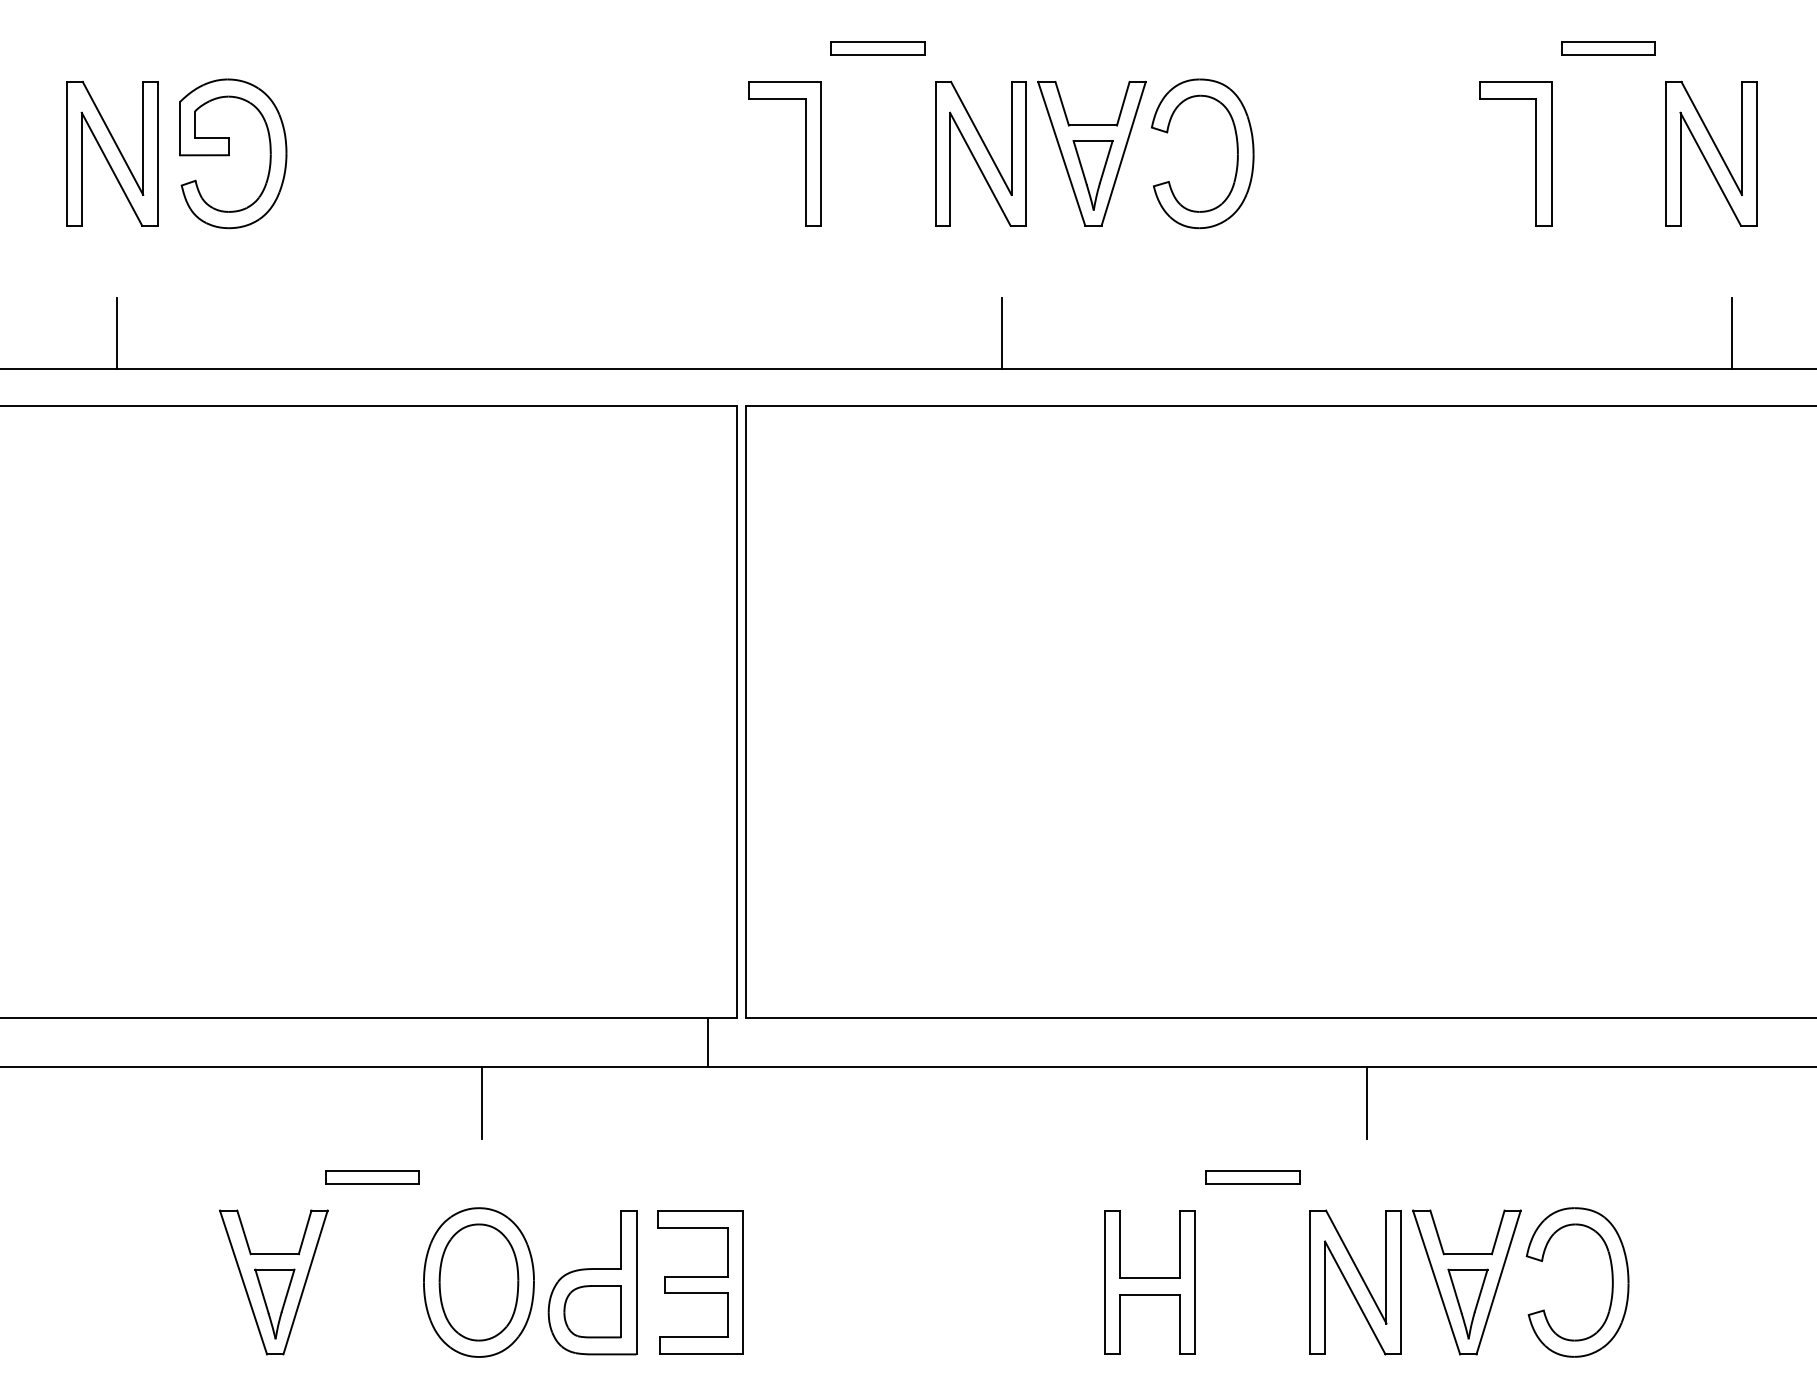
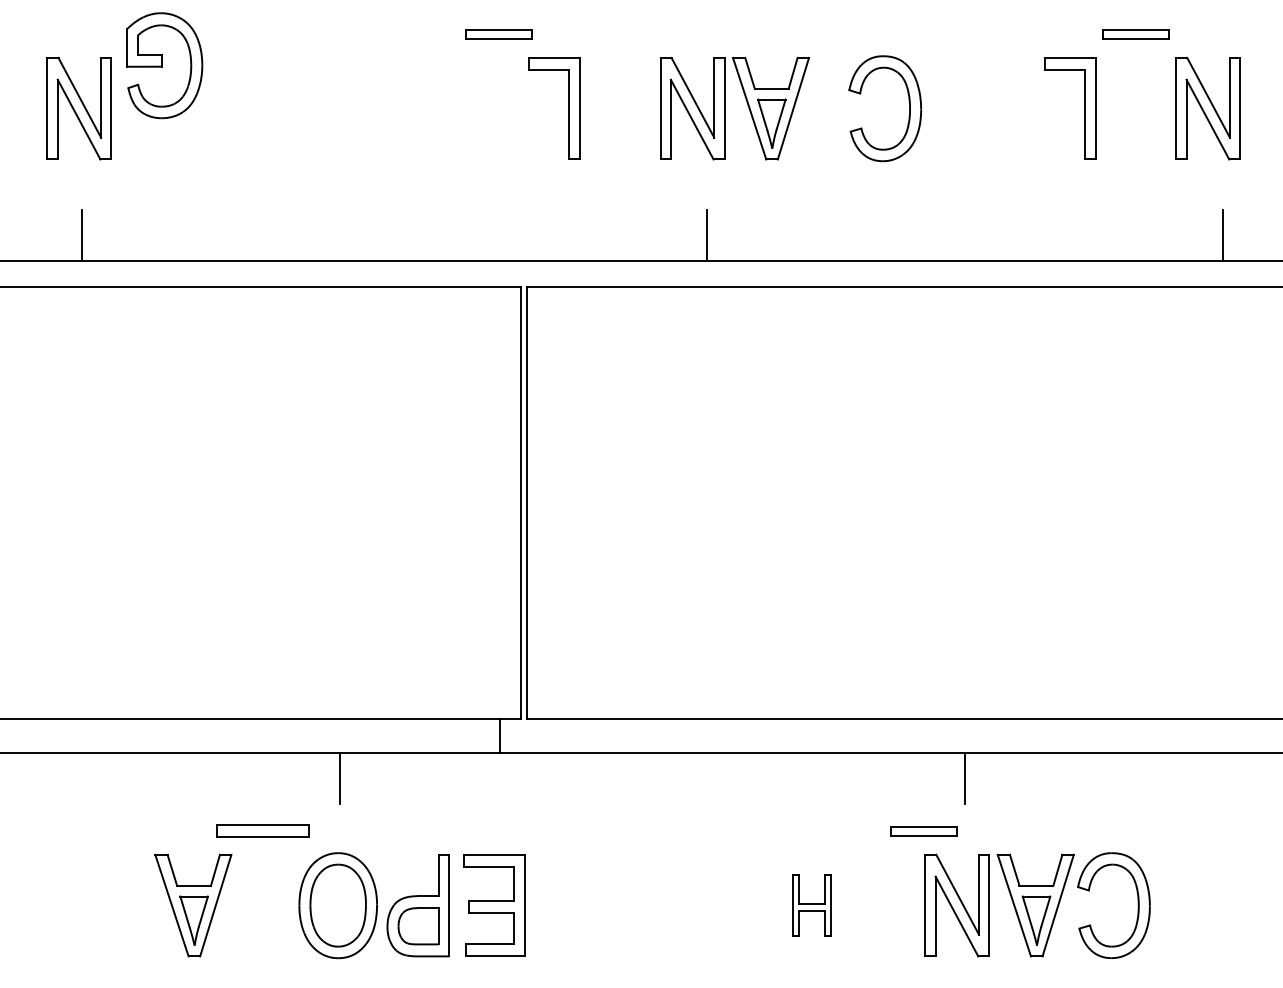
part: (877, 48) -> (498, 34), moved
part: (232, 153) -> (164, 65), moved
part: (1237, 153) -> (909, 108), moved
part: (371, 1177) -> (262, 831), size x1.4
part: (1252, 1177) -> (923, 831), moved
part: (1149, 1282) -> (811, 905), size x0.6

